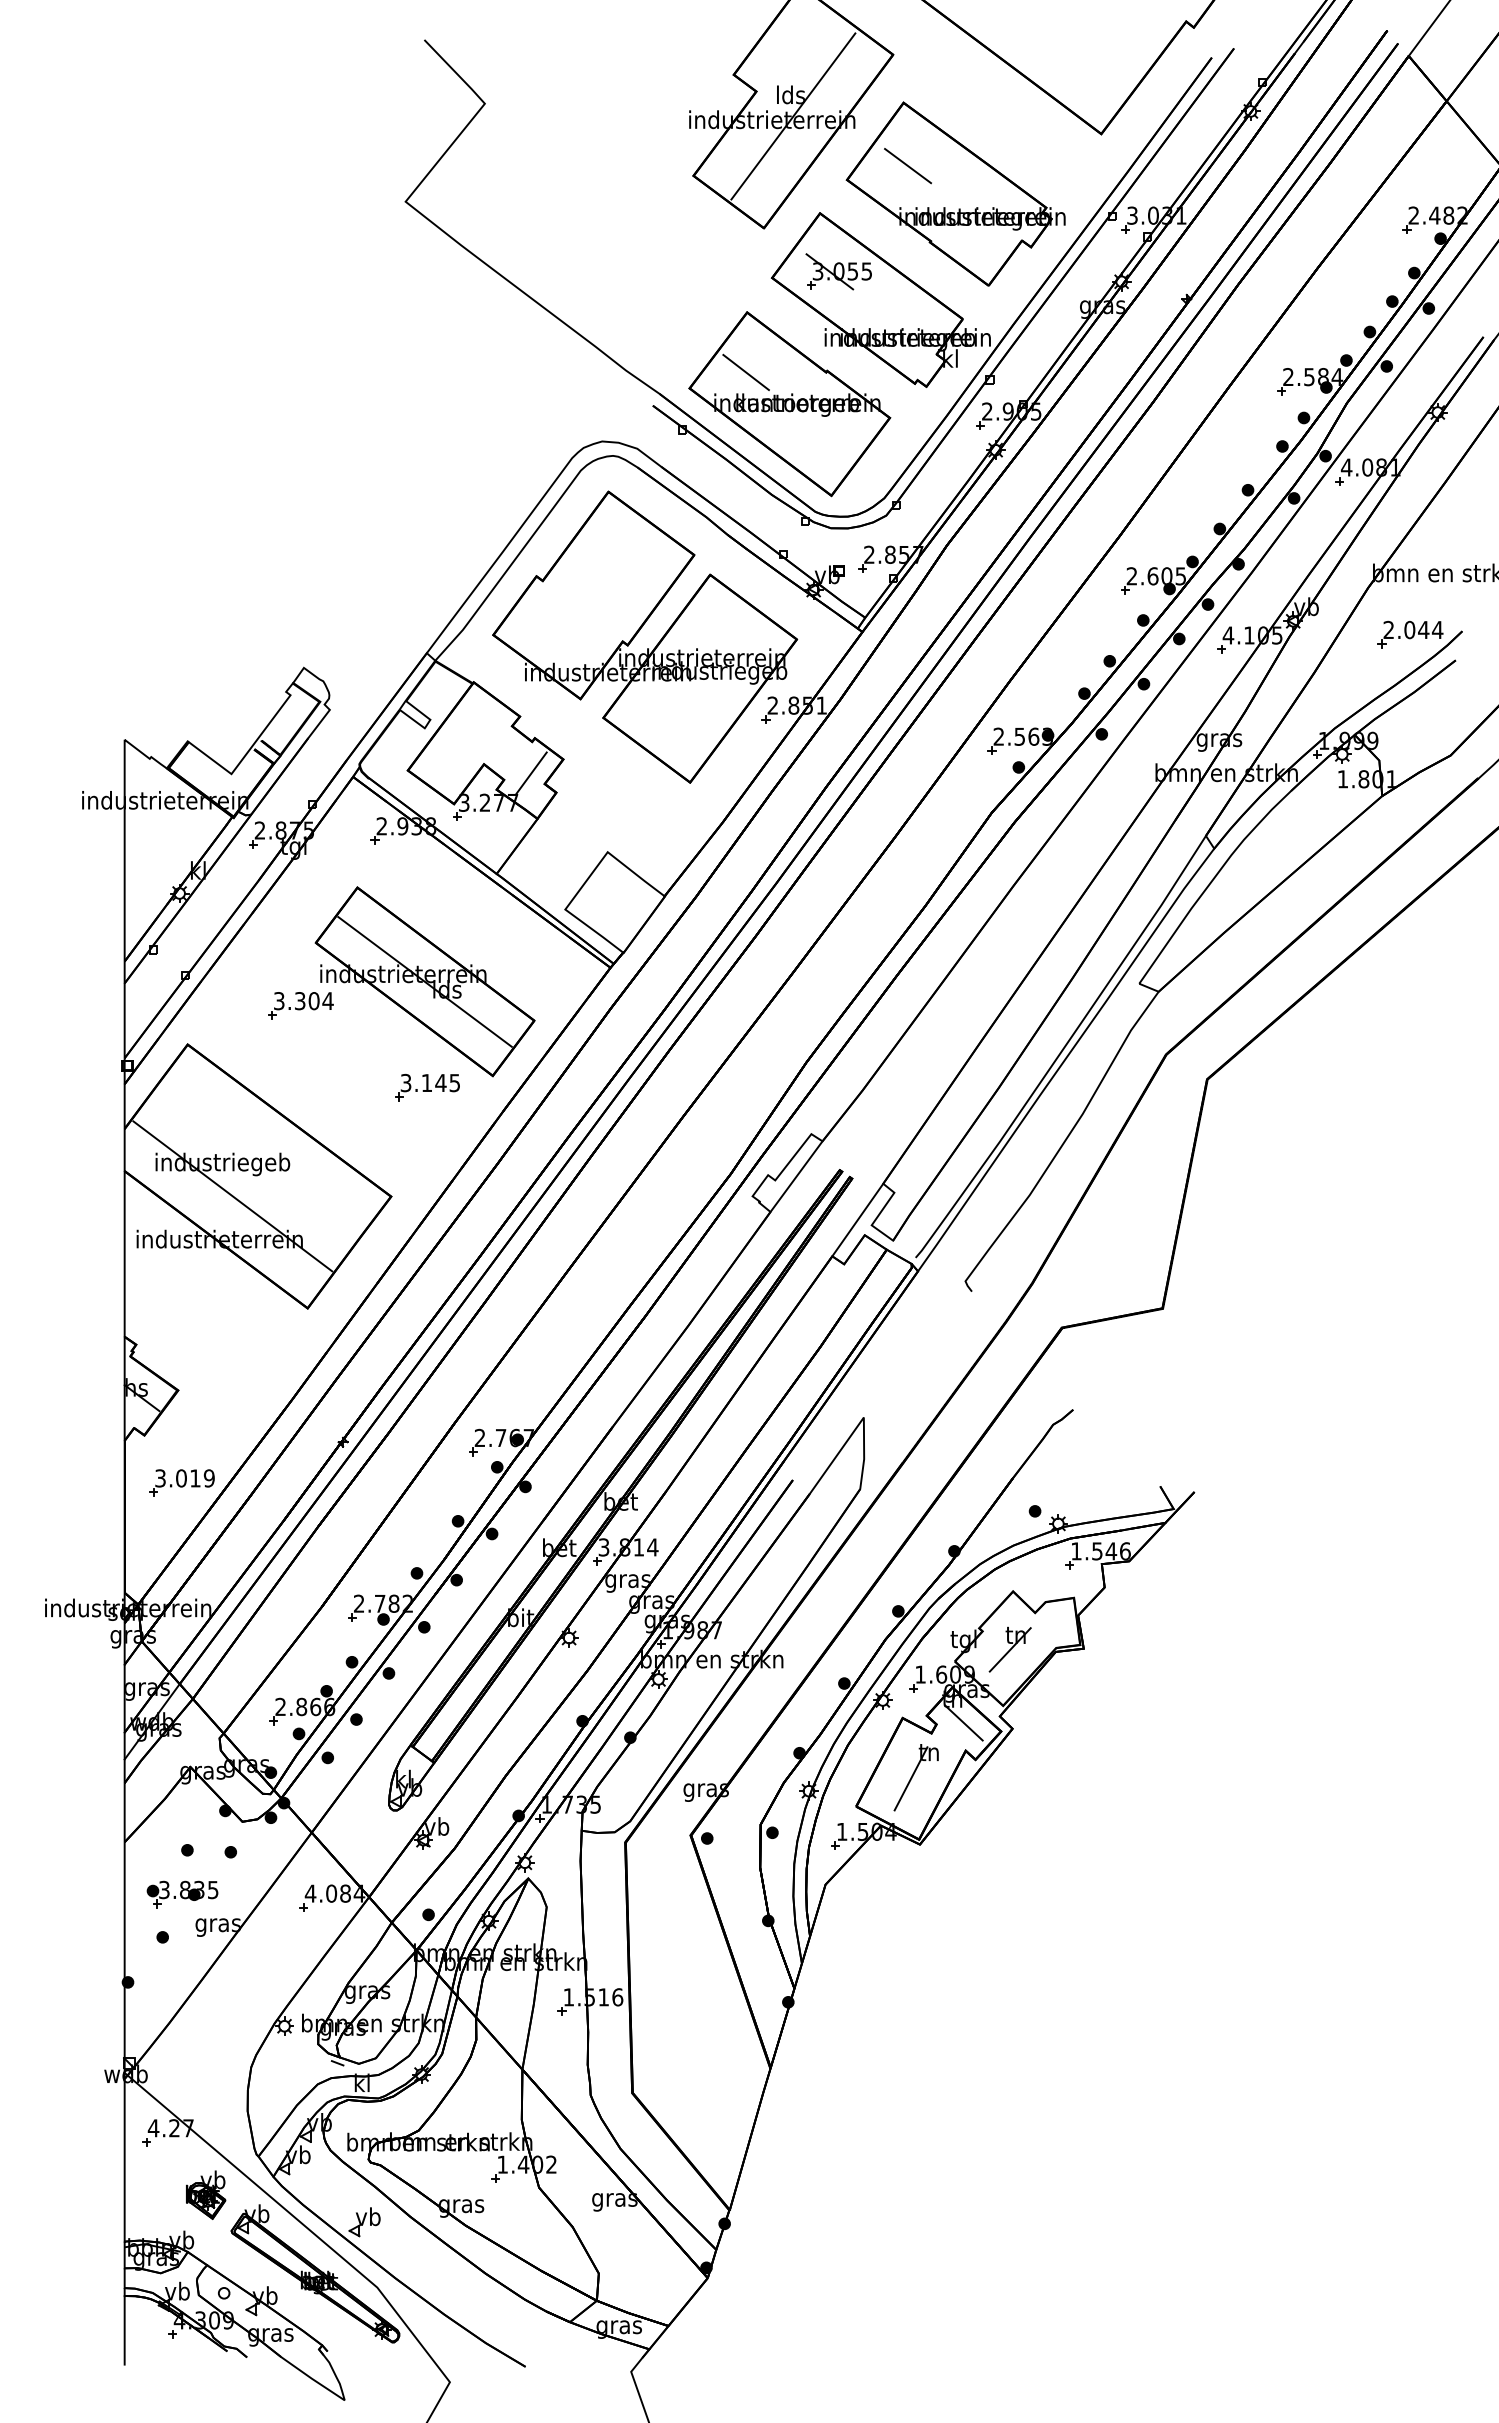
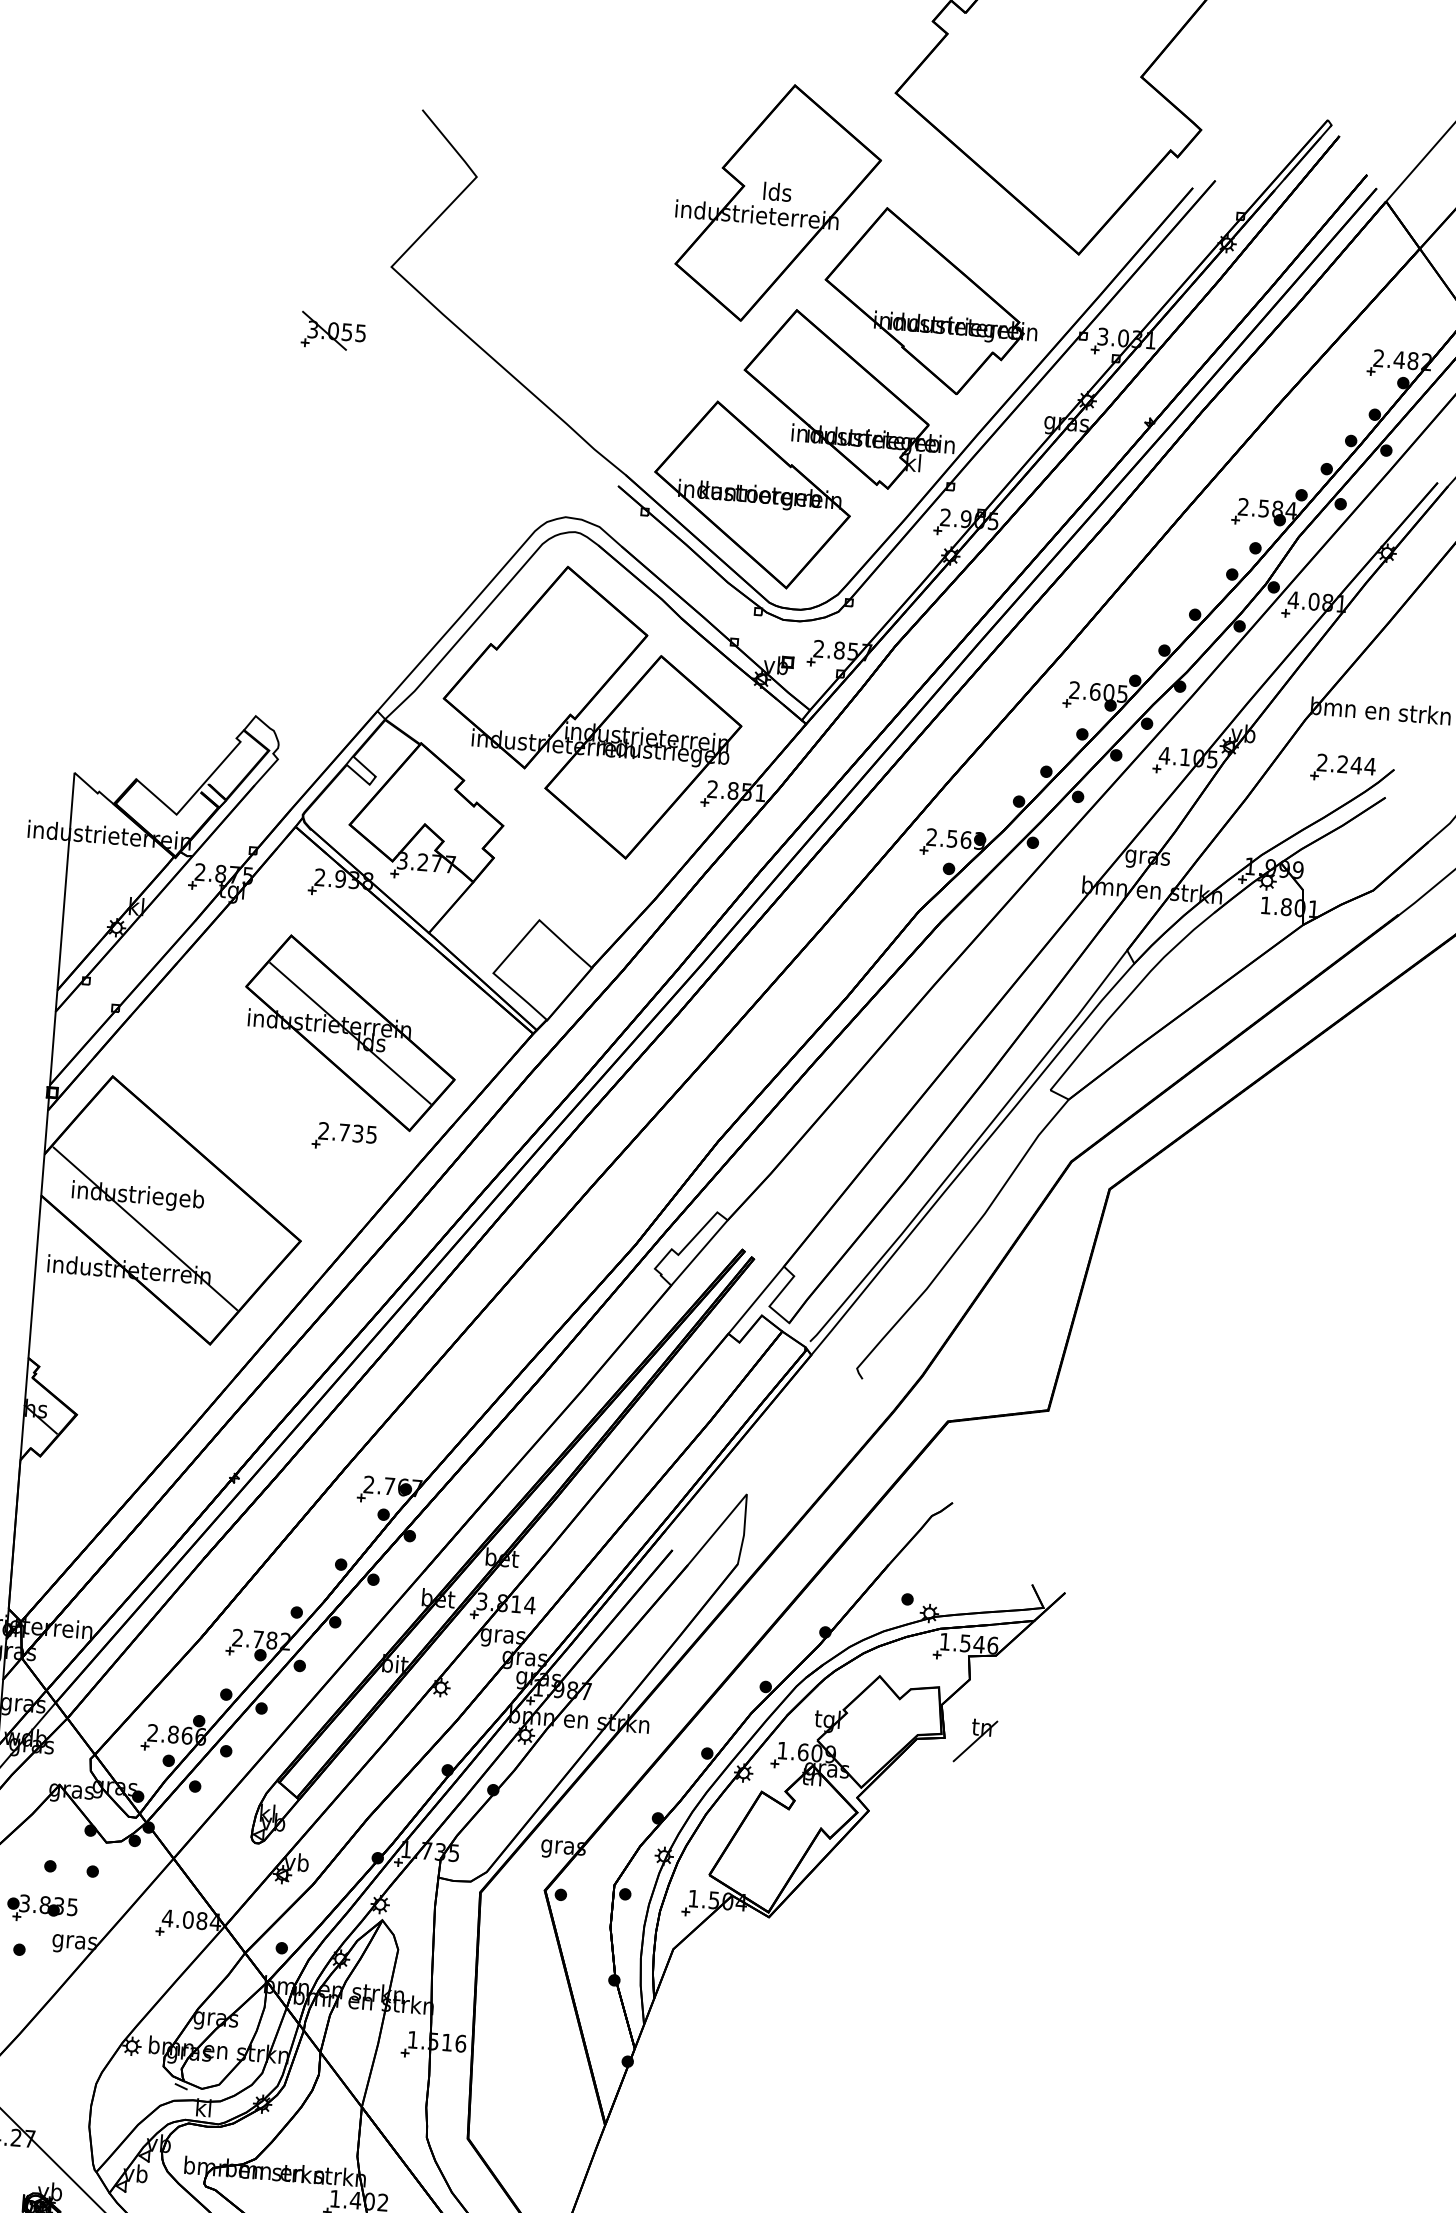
line: (793, 116) -> (778, 213), removed
line: (908, 165) -> (887, 270), removed
part: (838, 271) -> (333, 331), moved
line: (745, 372) -> (711, 460), removed
text: (1409, 630) -> (1342, 764), 2.044 -> 2.244
line: (531, 773) -> (470, 837), removed
part: (300, 1005) -> (226, 1046), removed
text: (423, 1082) -> (341, 1131), 3.145 -> 2.735
part: (181, 1482) -> (72, 1505), removed
part: (1009, 1649) -> (974, 1741), moved
line: (963, 1722) -> (821, 1800), removed
part: (915, 1777) -> (769, 1851), removed

